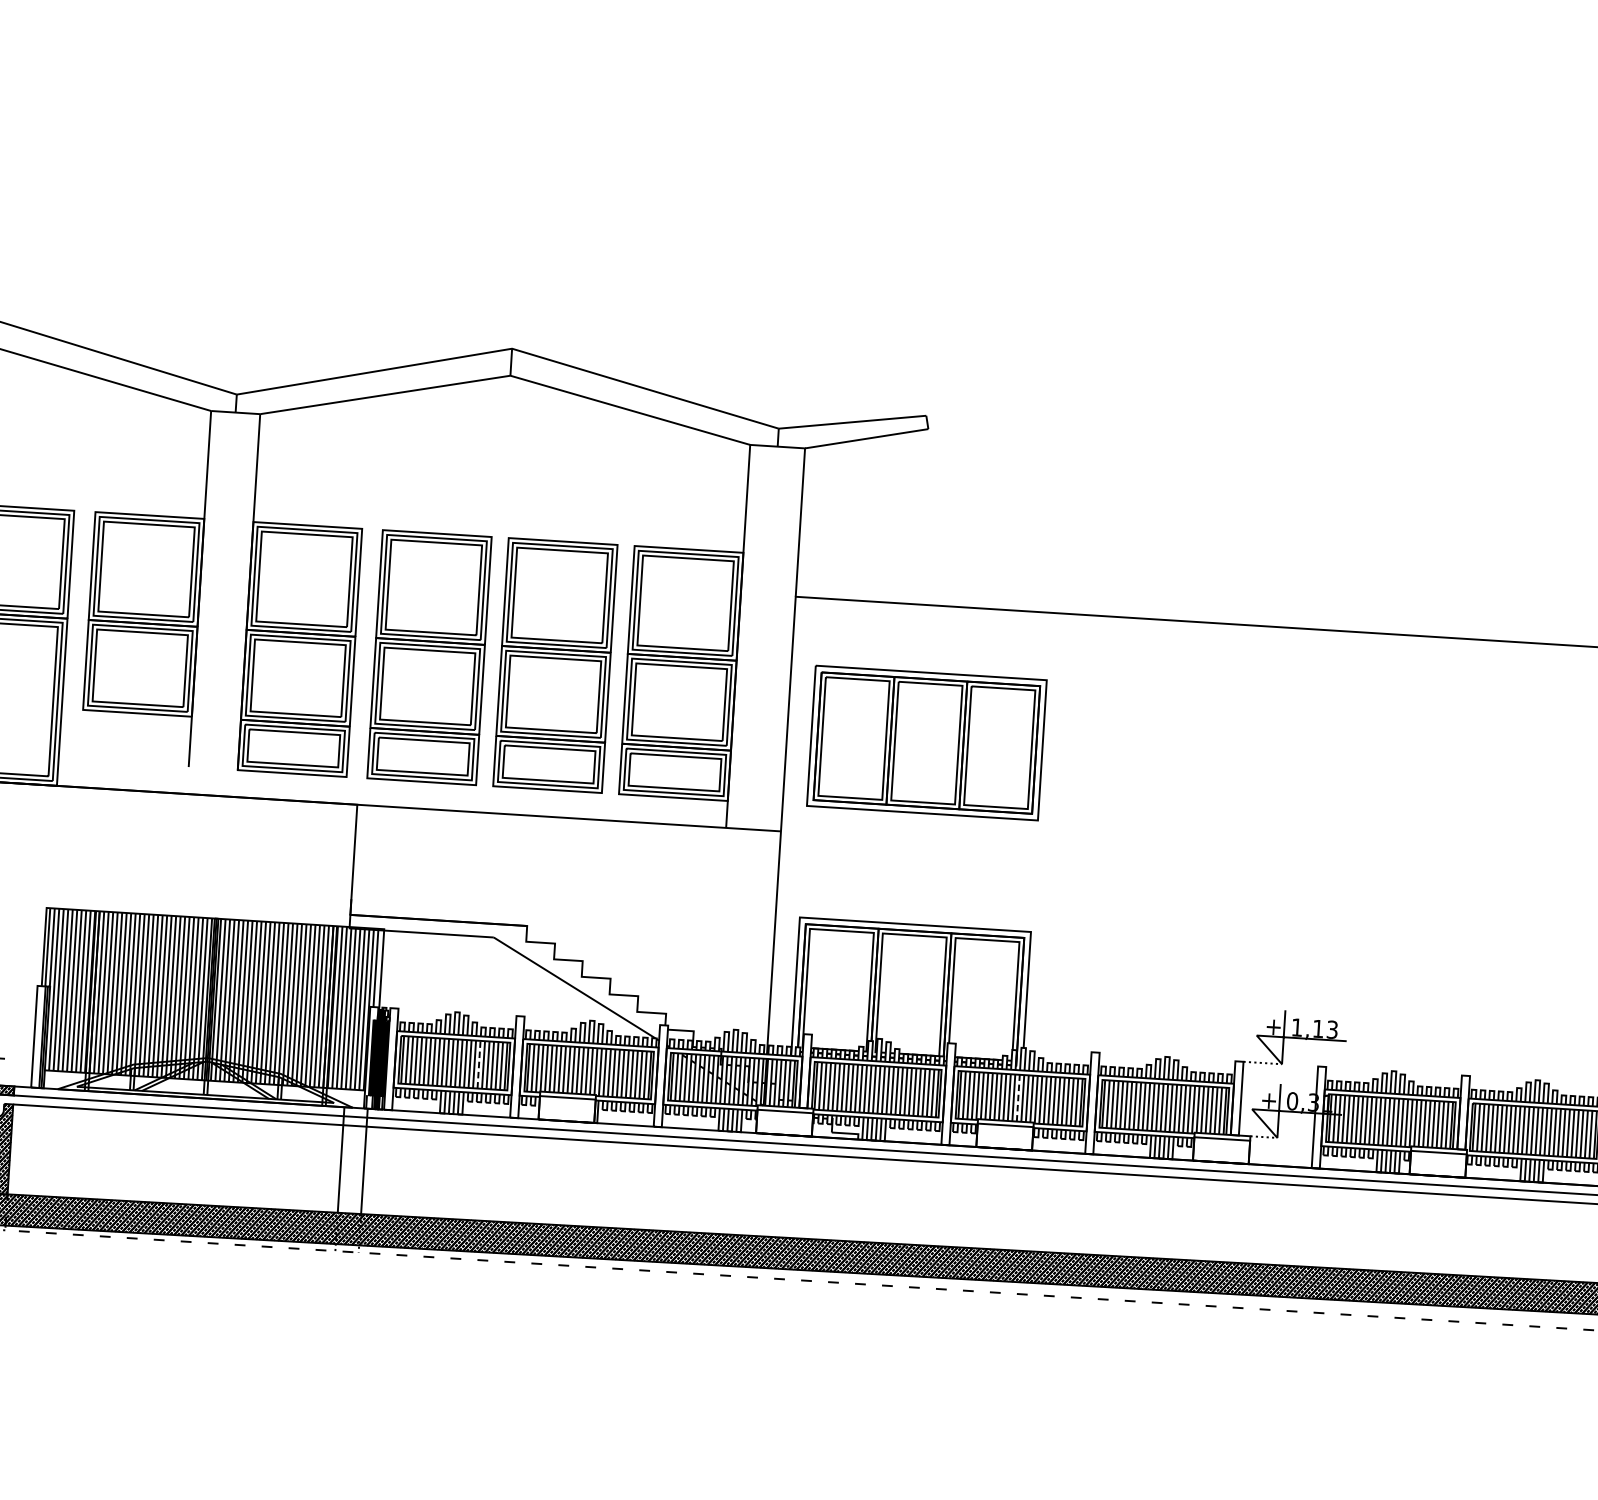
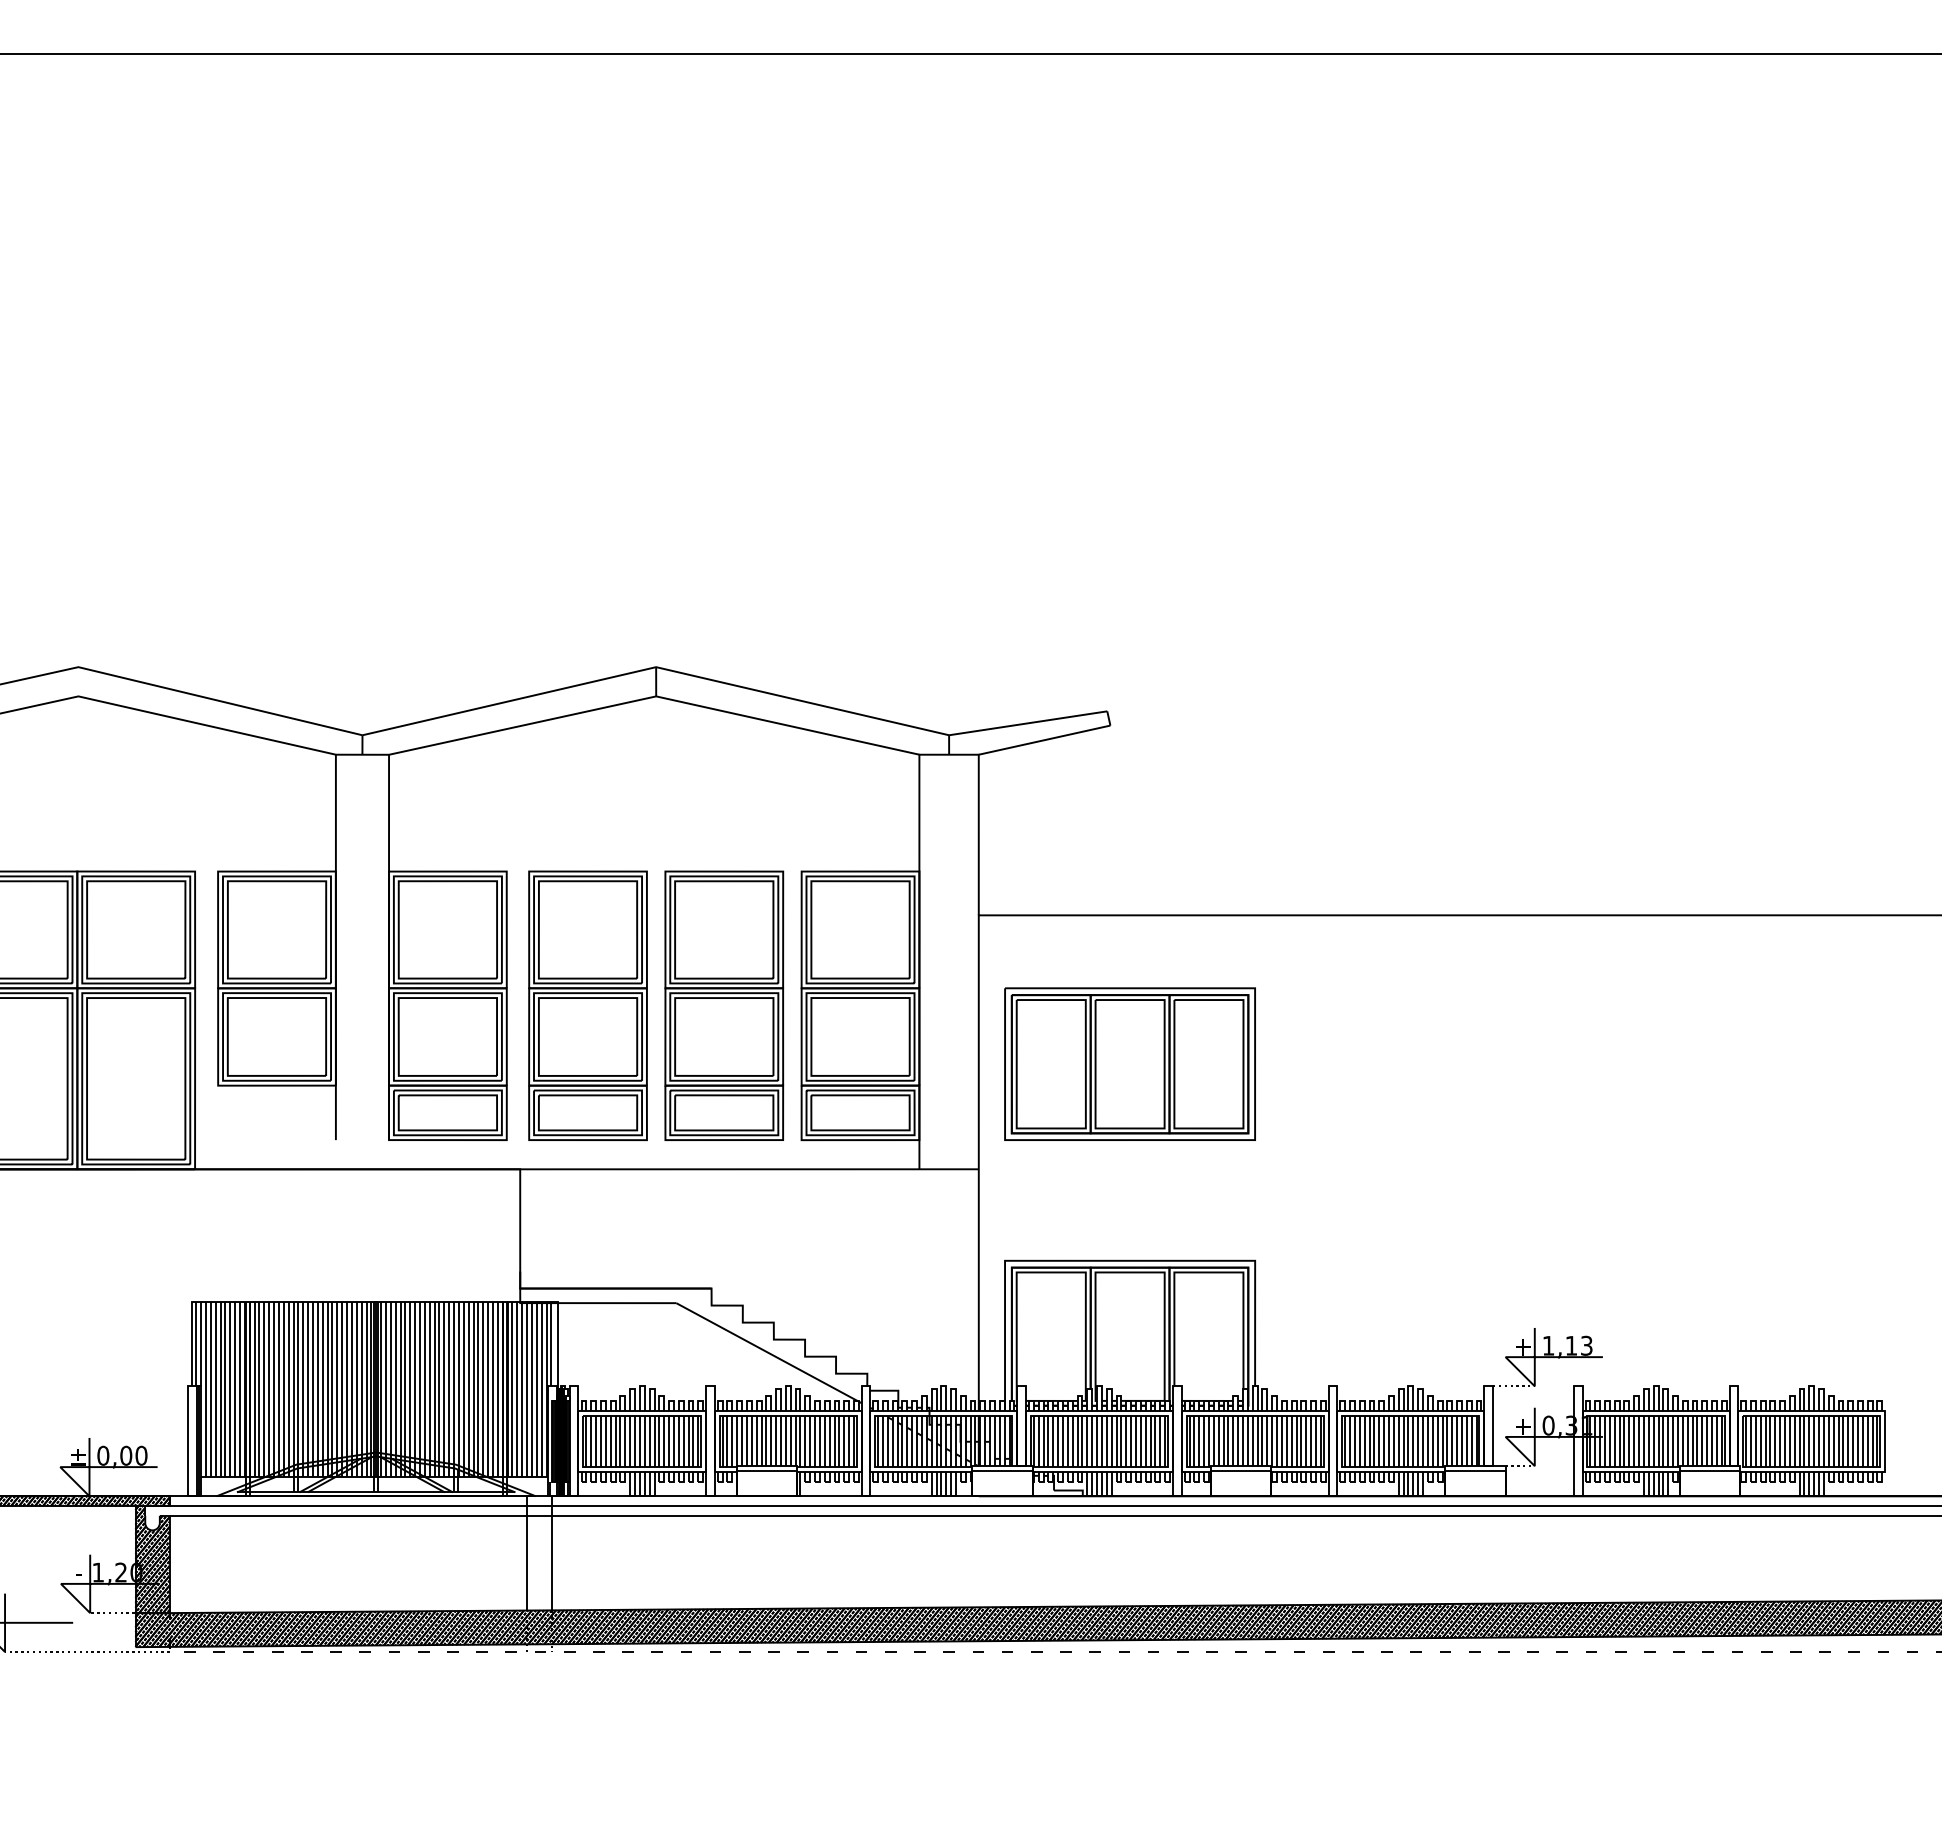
line: (479, 1064) -> (669, 1441), dashed -> solid
line: (1018, 1097) -> (1252, 1440), dashed -> solid

